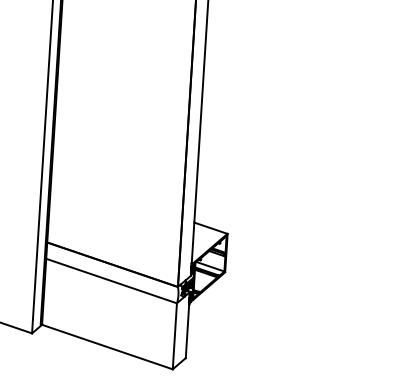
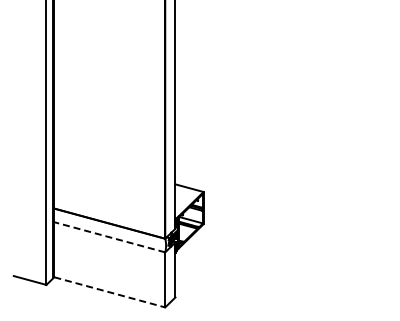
line: (111, 281) -> (109, 237), solid -> dashed
line: (108, 347) -> (110, 292), solid -> dashed

